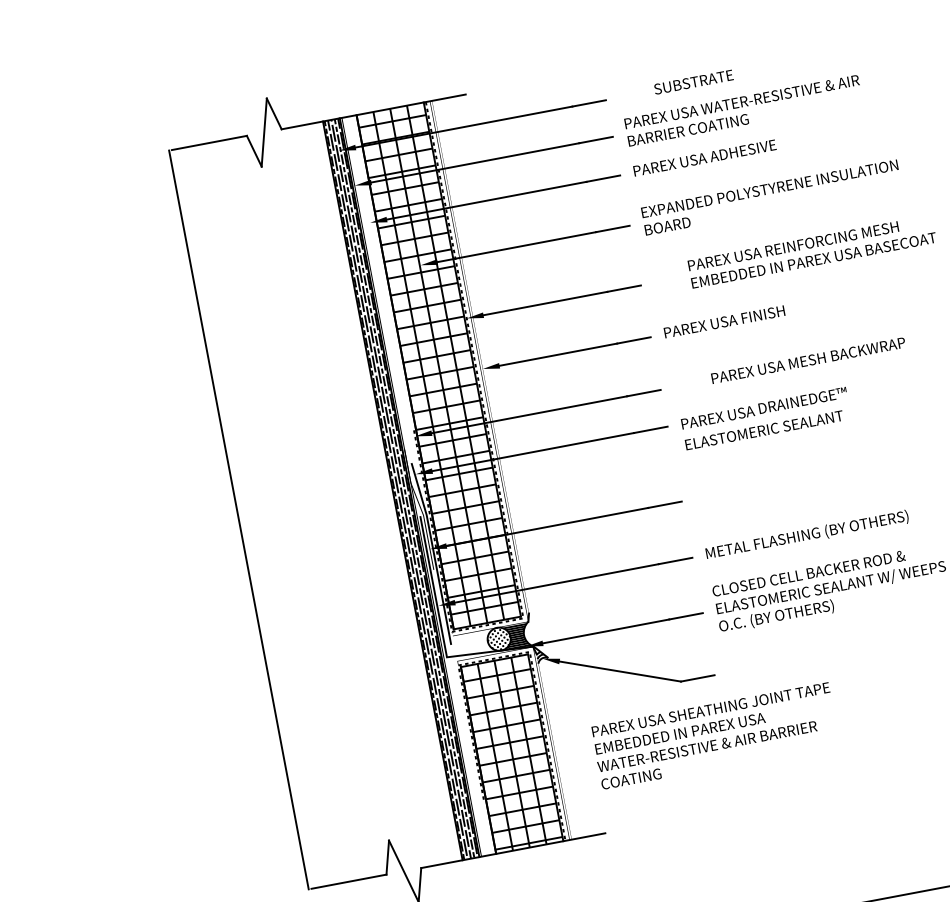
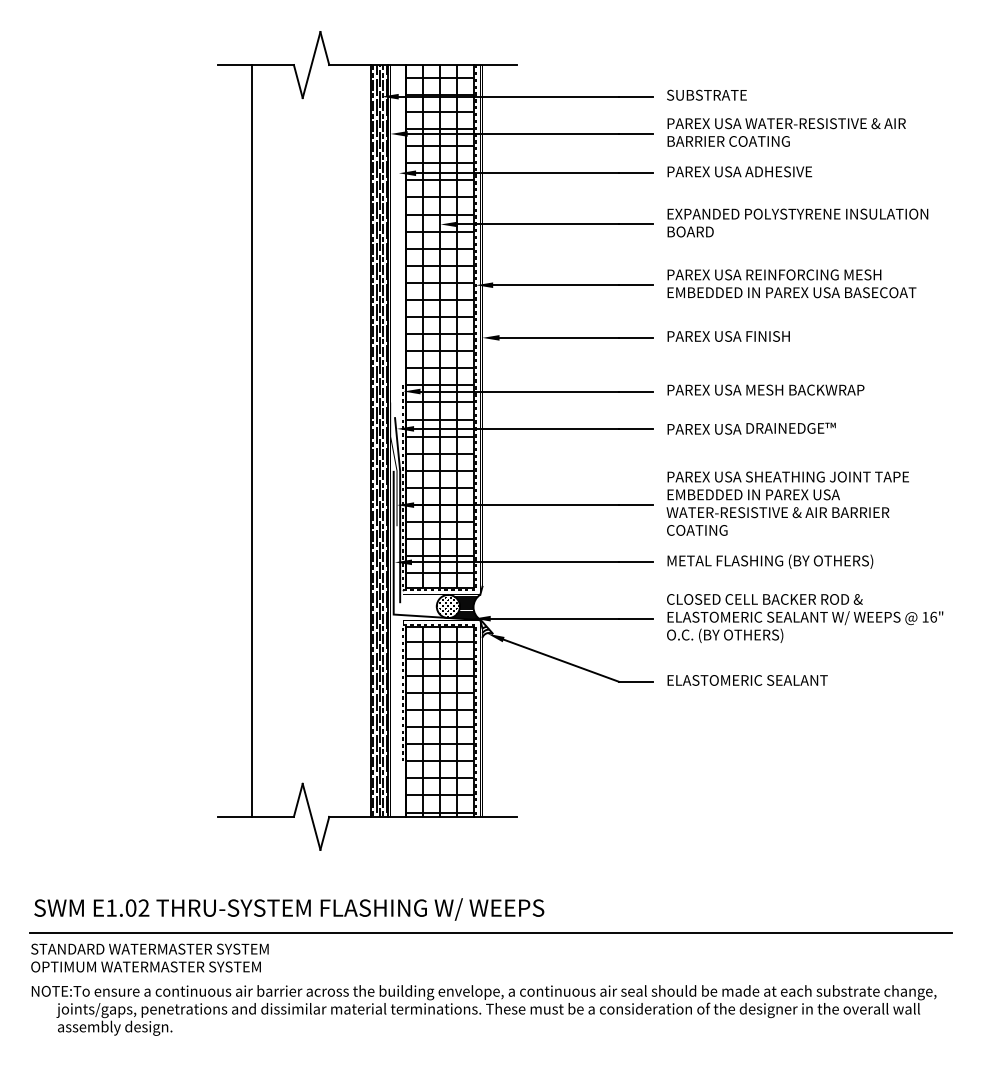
text: (693, 81) -> (706, 94), moved
text: (811, 251) -> (791, 283), moved
text: (807, 360) -> (765, 389), moved
text: (764, 430) -> (747, 680), moved
line: (238, 519) -> (251, 440), moved
text: (715, 735) -> (787, 503), moved

